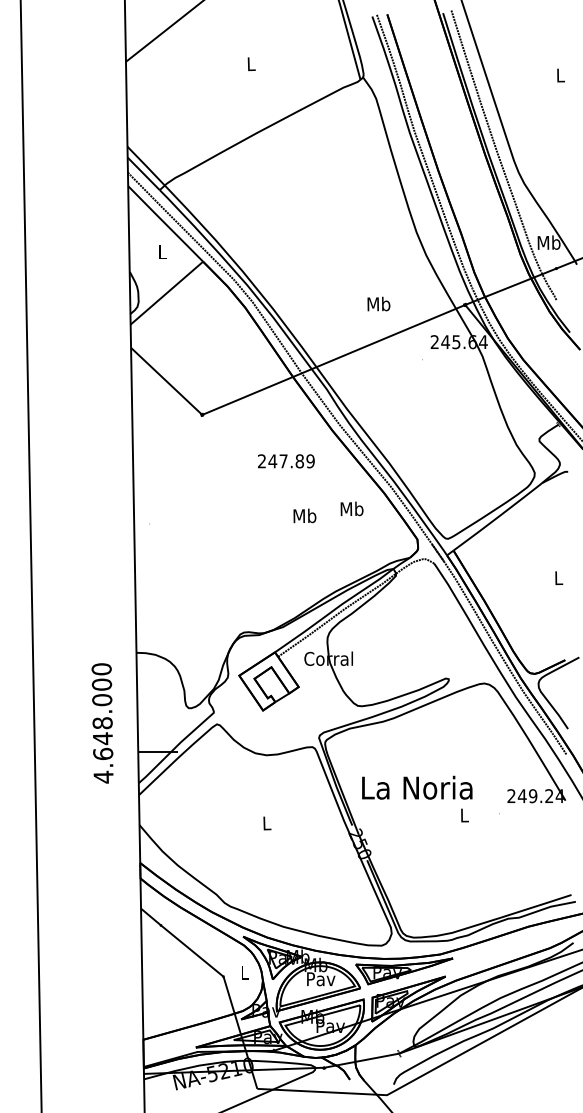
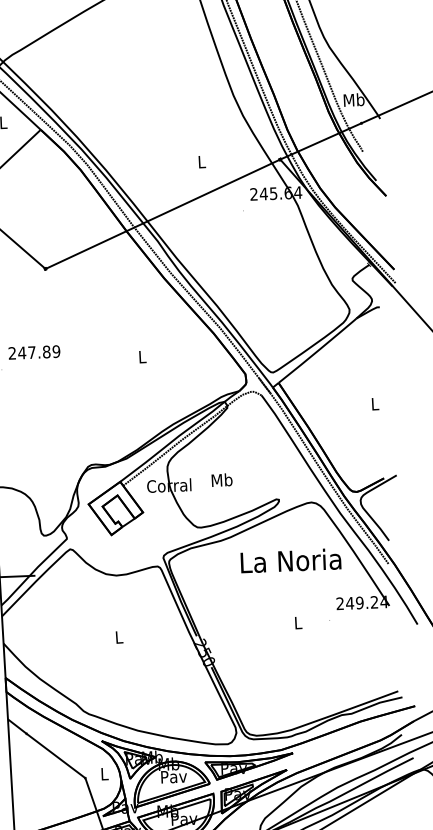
text: (378, 303) -> (201, 161), Mb -> L
text: (286, 461) -> (34, 352), moved
text: (351, 508) -> (221, 479), moved
text: (304, 515) -> (142, 356), Mb -> L
text: (417, 787) -> (291, 560), moved

